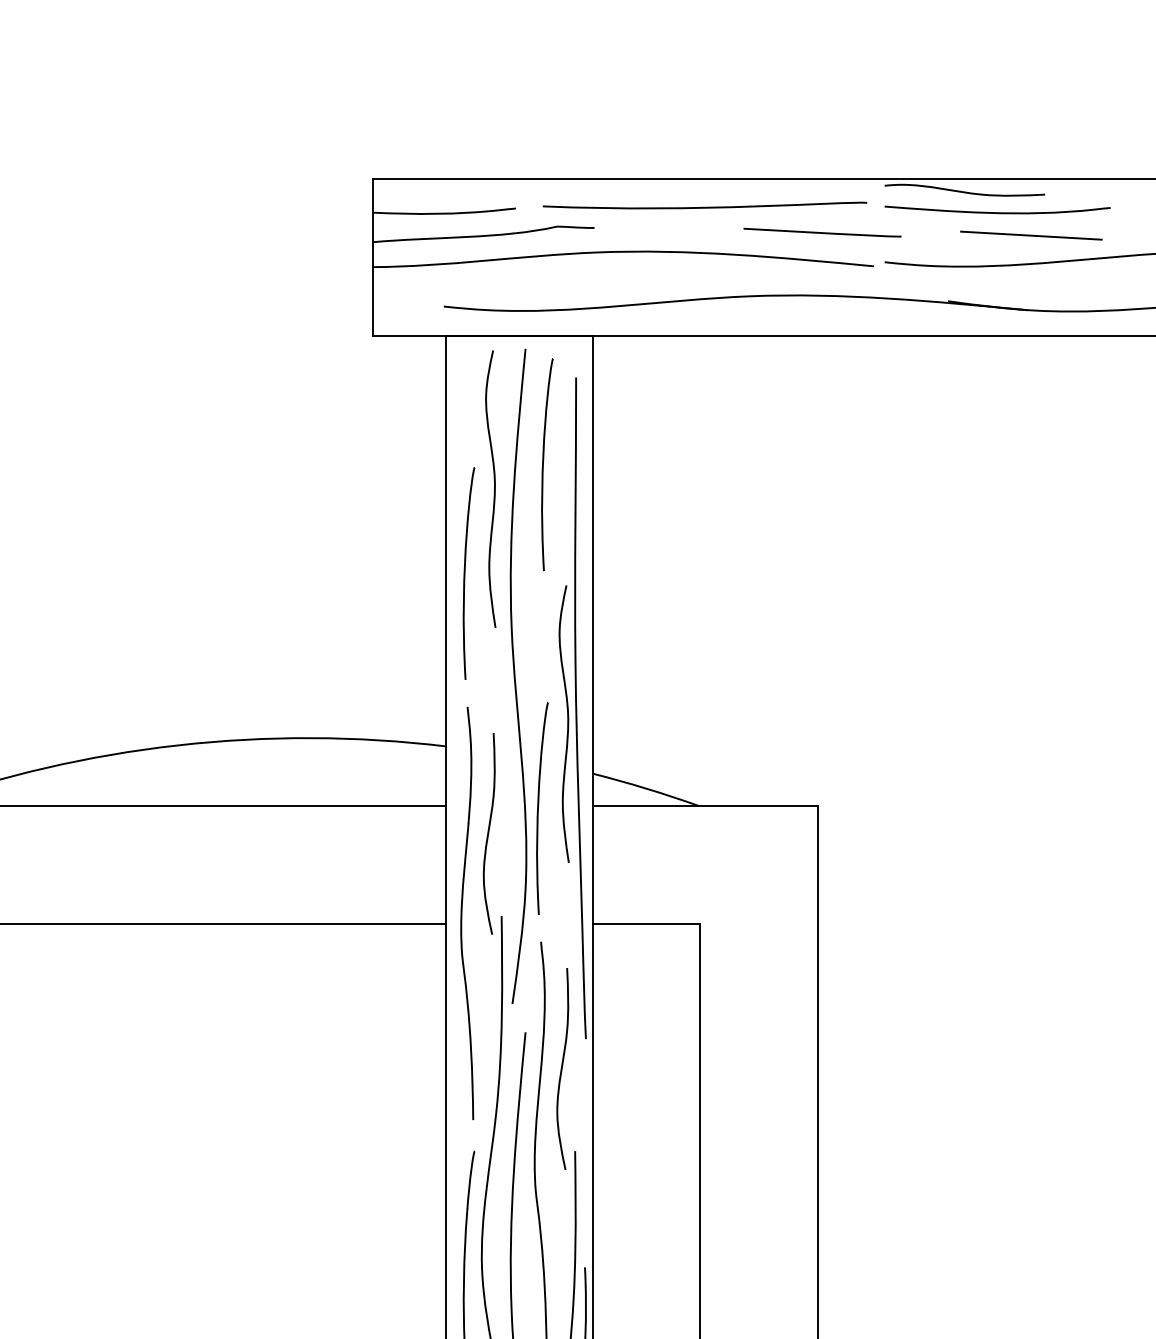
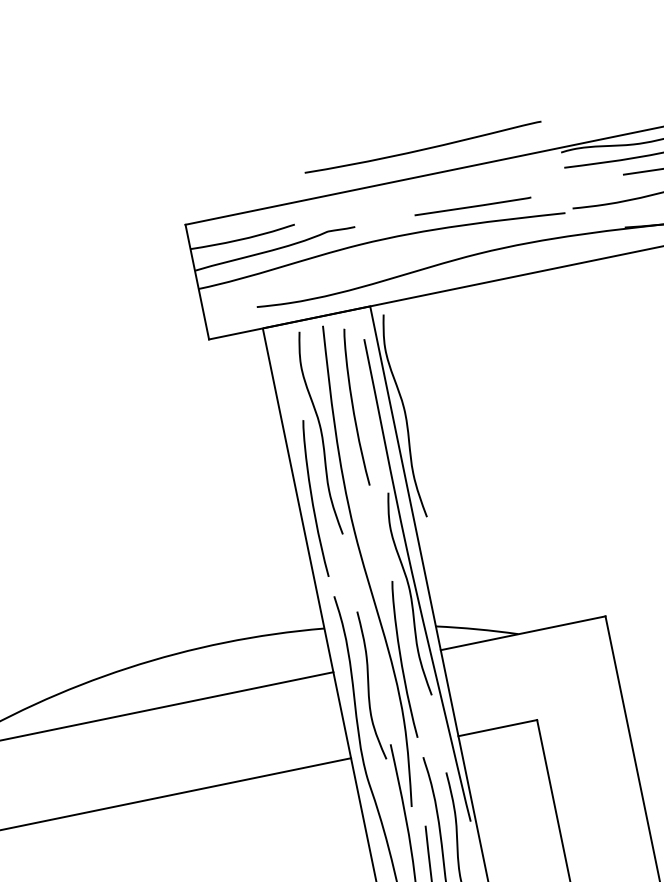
curve: (704, 206) -> (423, 148), moved
line: (822, 232) -> (472, 206), moved
curve: (609, 488) -> (405, 415), added

